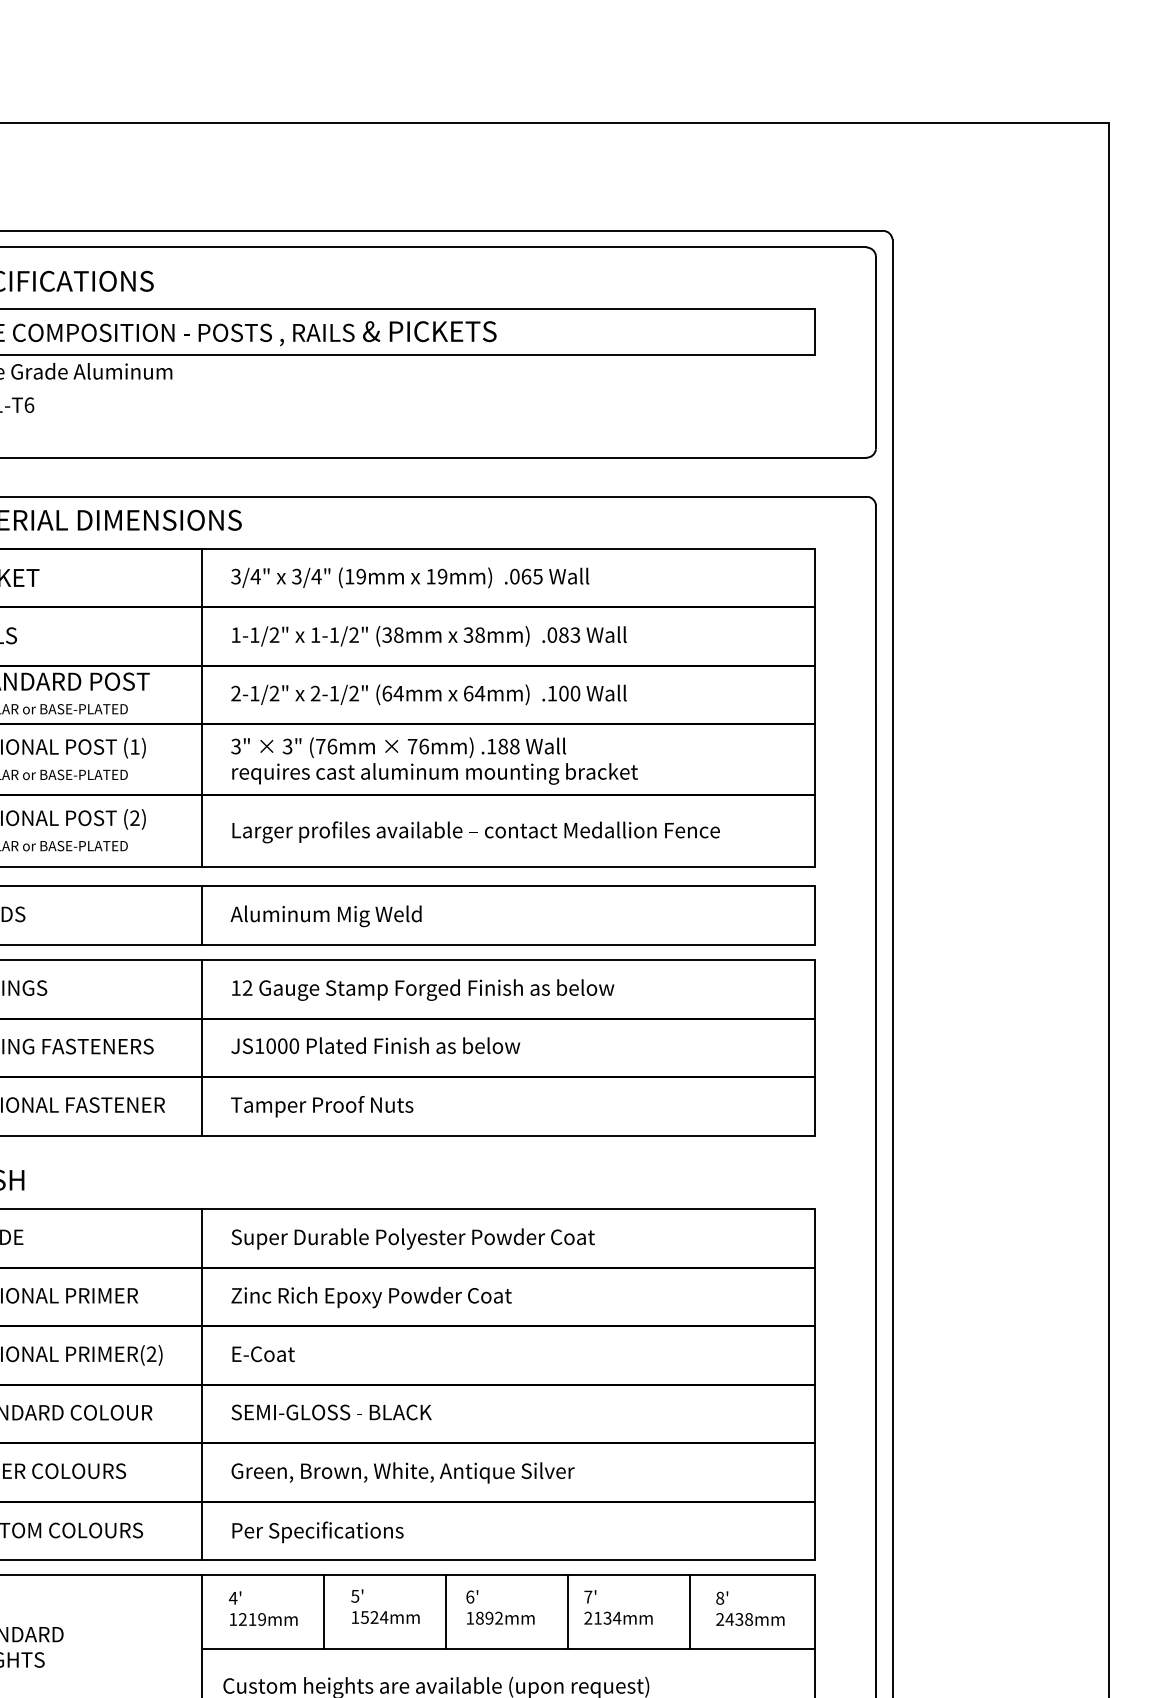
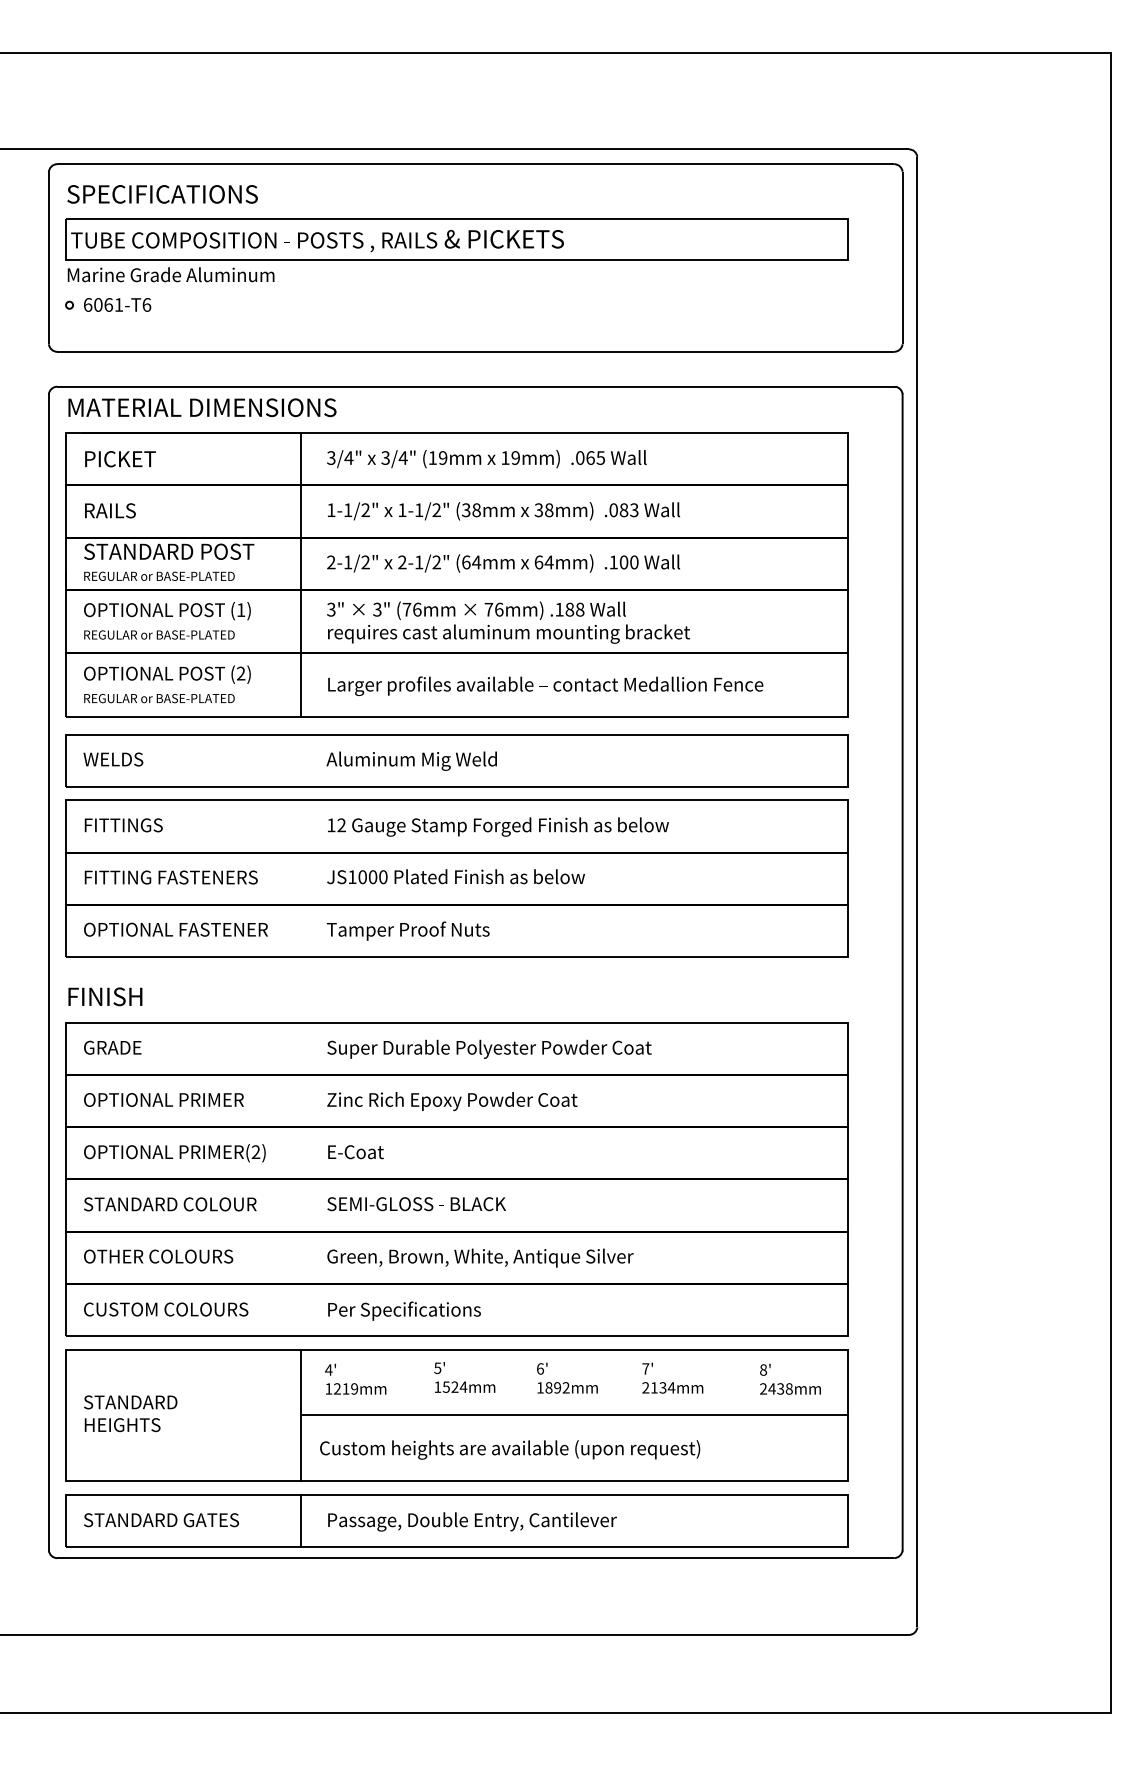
line: (201, 915) -> (300, 760), removed
line: (201, 1047) -> (300, 878), removed
line: (201, 1384) -> (300, 1179), removed
line: (323, 1612) -> (409, 1382), removed
line: (445, 1612) -> (518, 1382), removed
line: (567, 1612) -> (627, 1382), removed
line: (689, 1612) -> (736, 1382), removed

